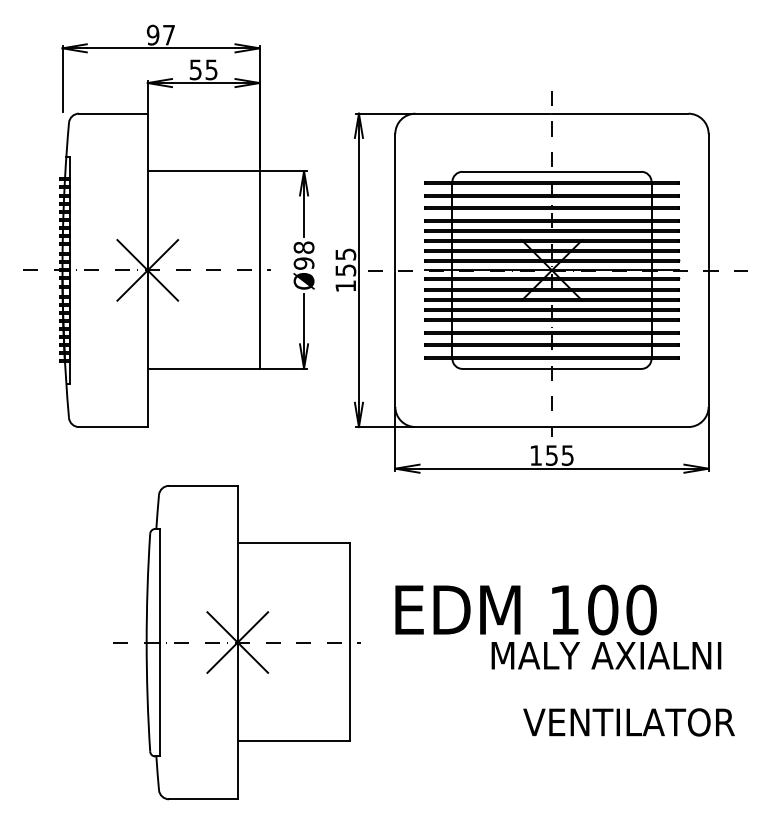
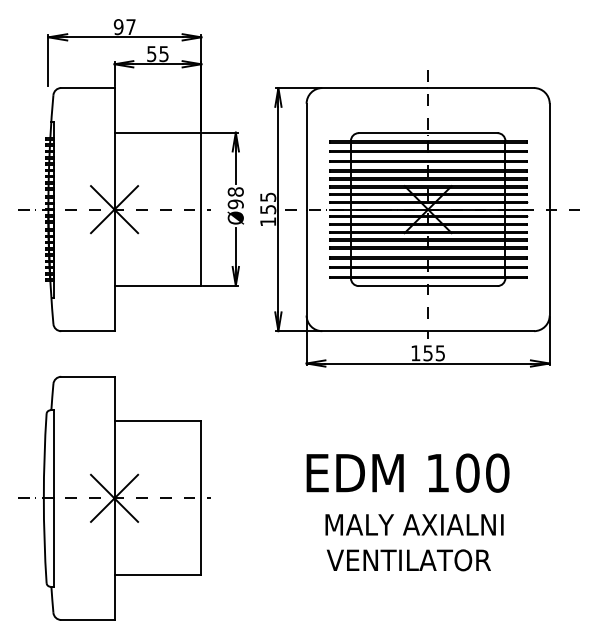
part: (236, 642) -> (113, 498), moved
text: (606, 655) -> (414, 524), moved
text: (628, 722) -> (408, 560), moved

